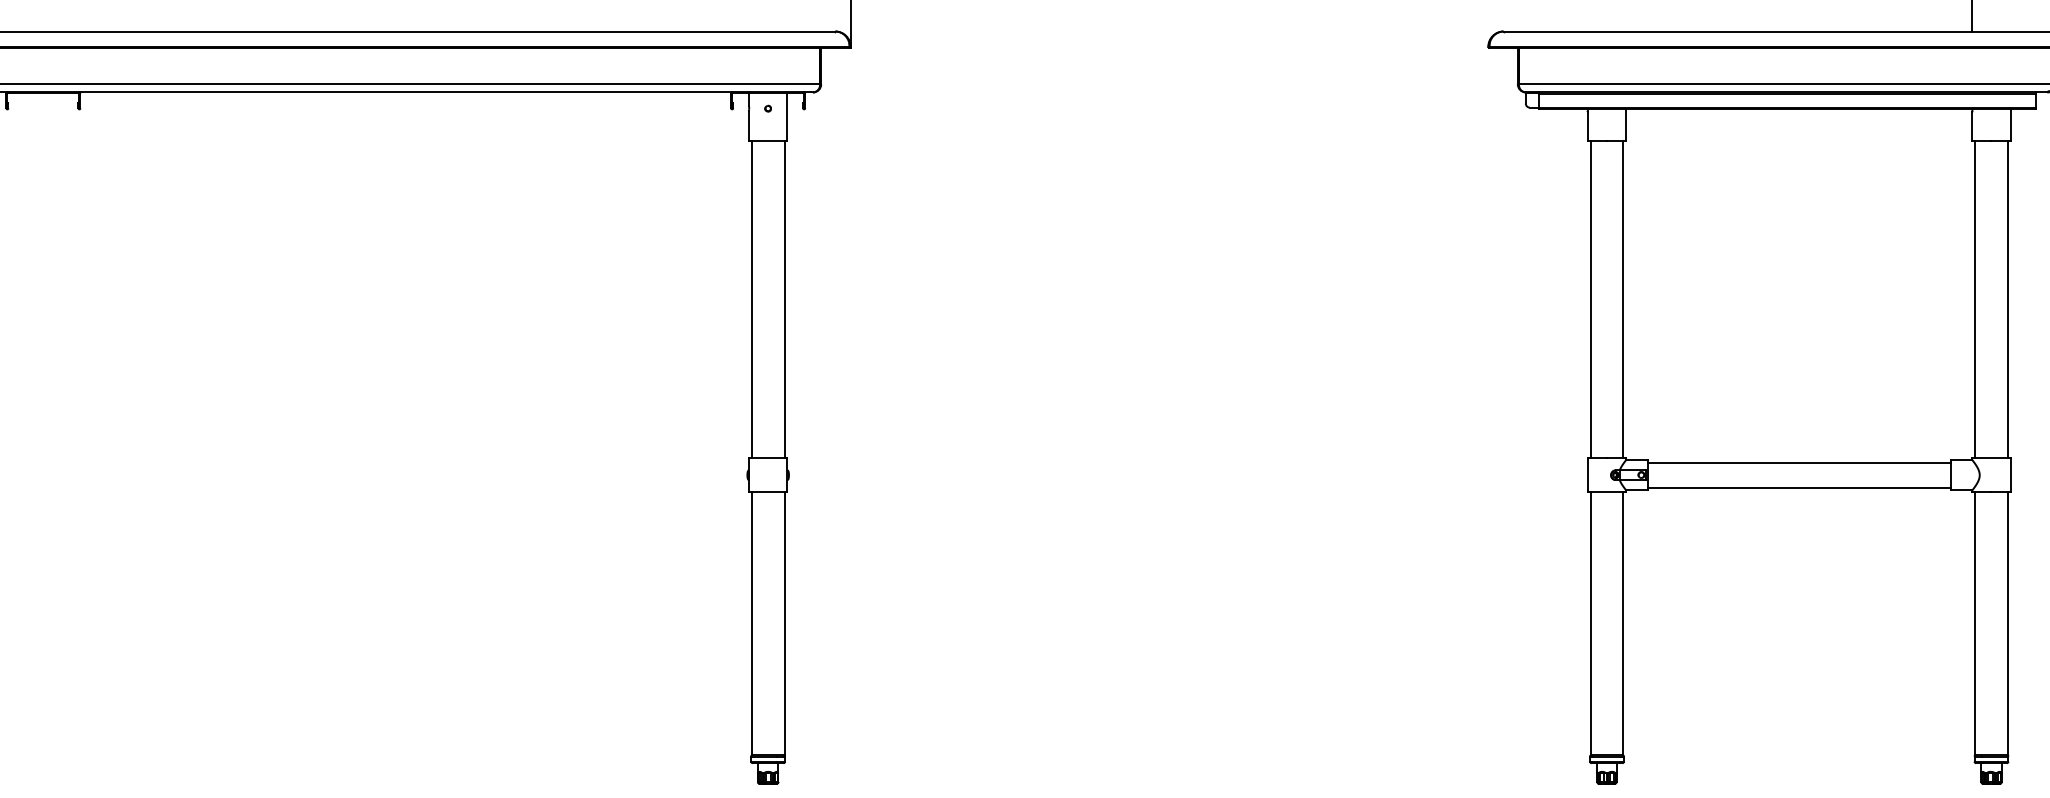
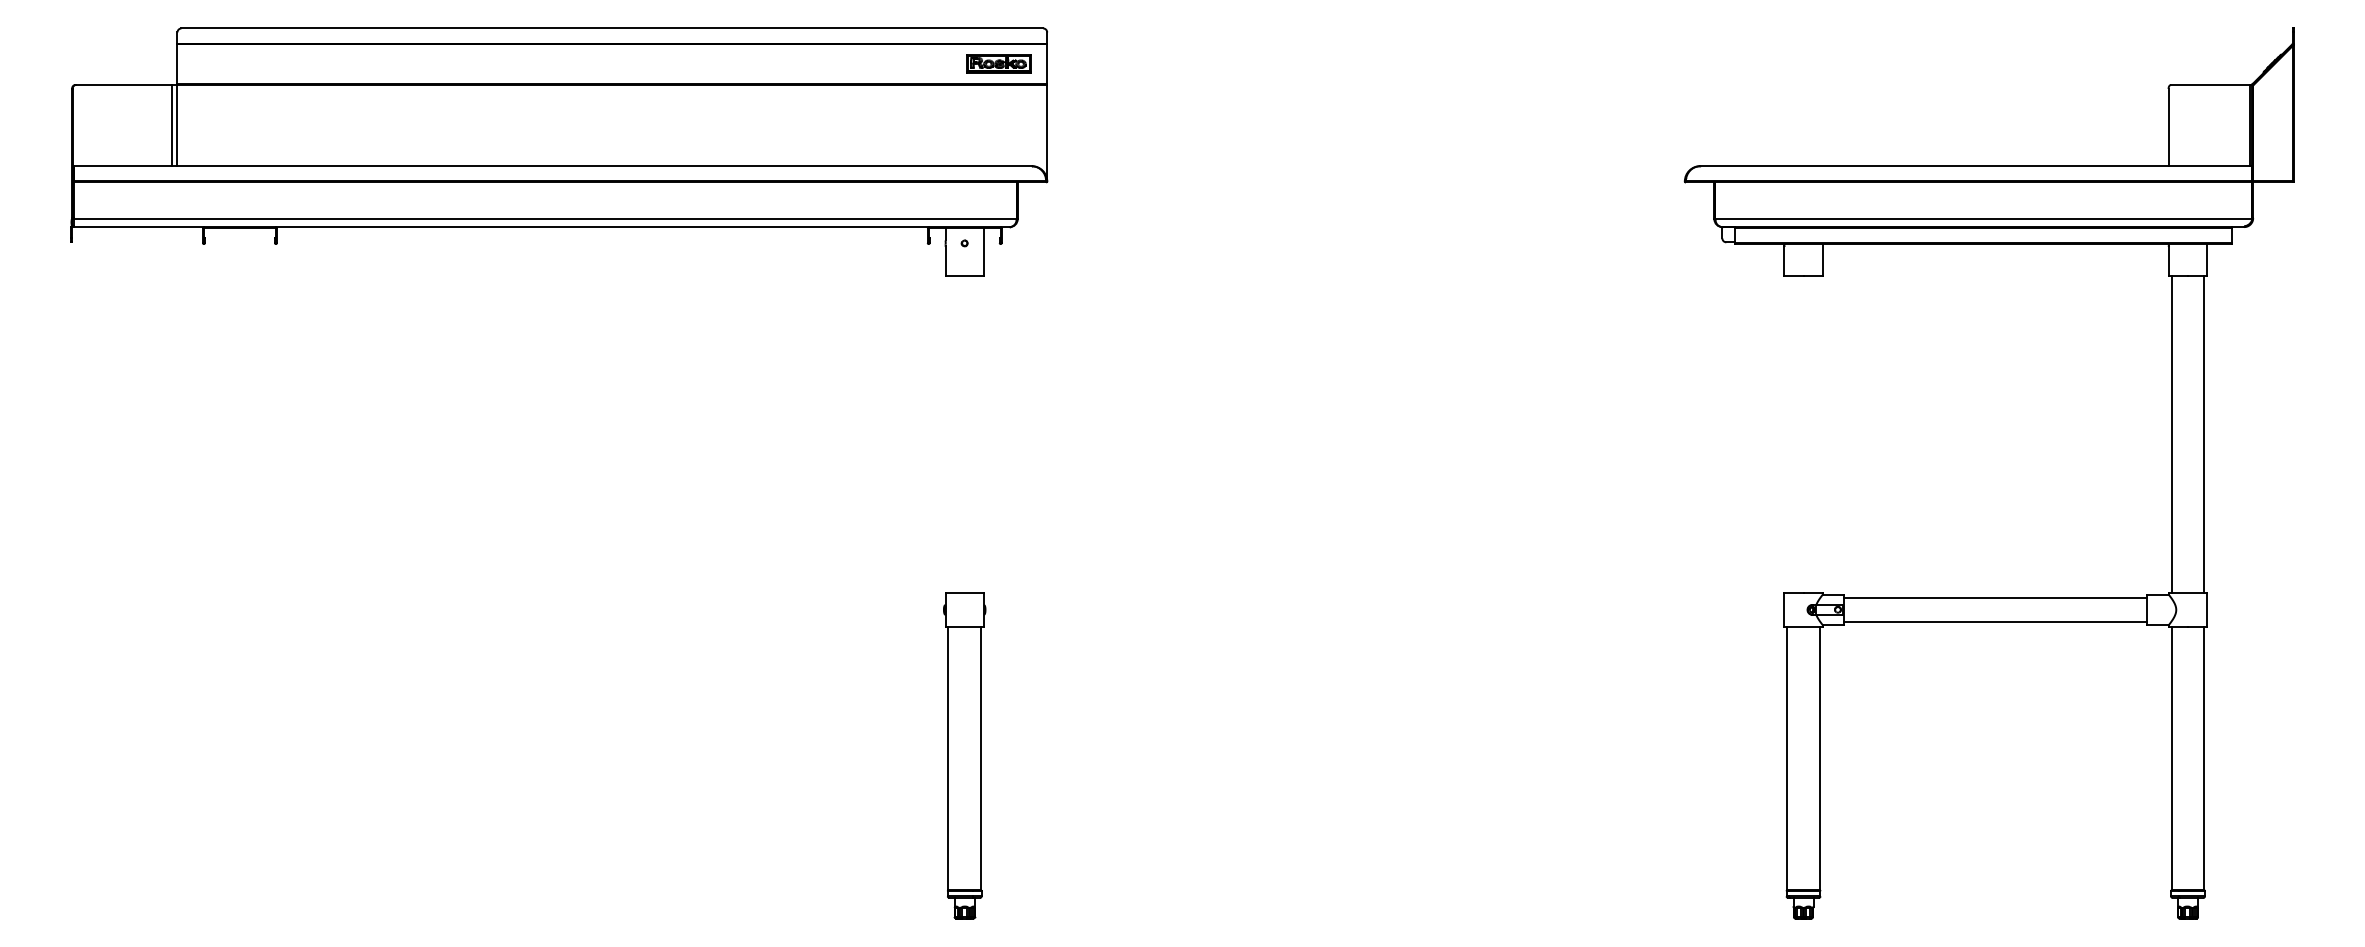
line: (751, 299) -> (948, 434), removed
line: (784, 299) -> (981, 434), removed
line: (1590, 299) -> (1787, 434), removed
line: (1622, 299) -> (1819, 434), removed

